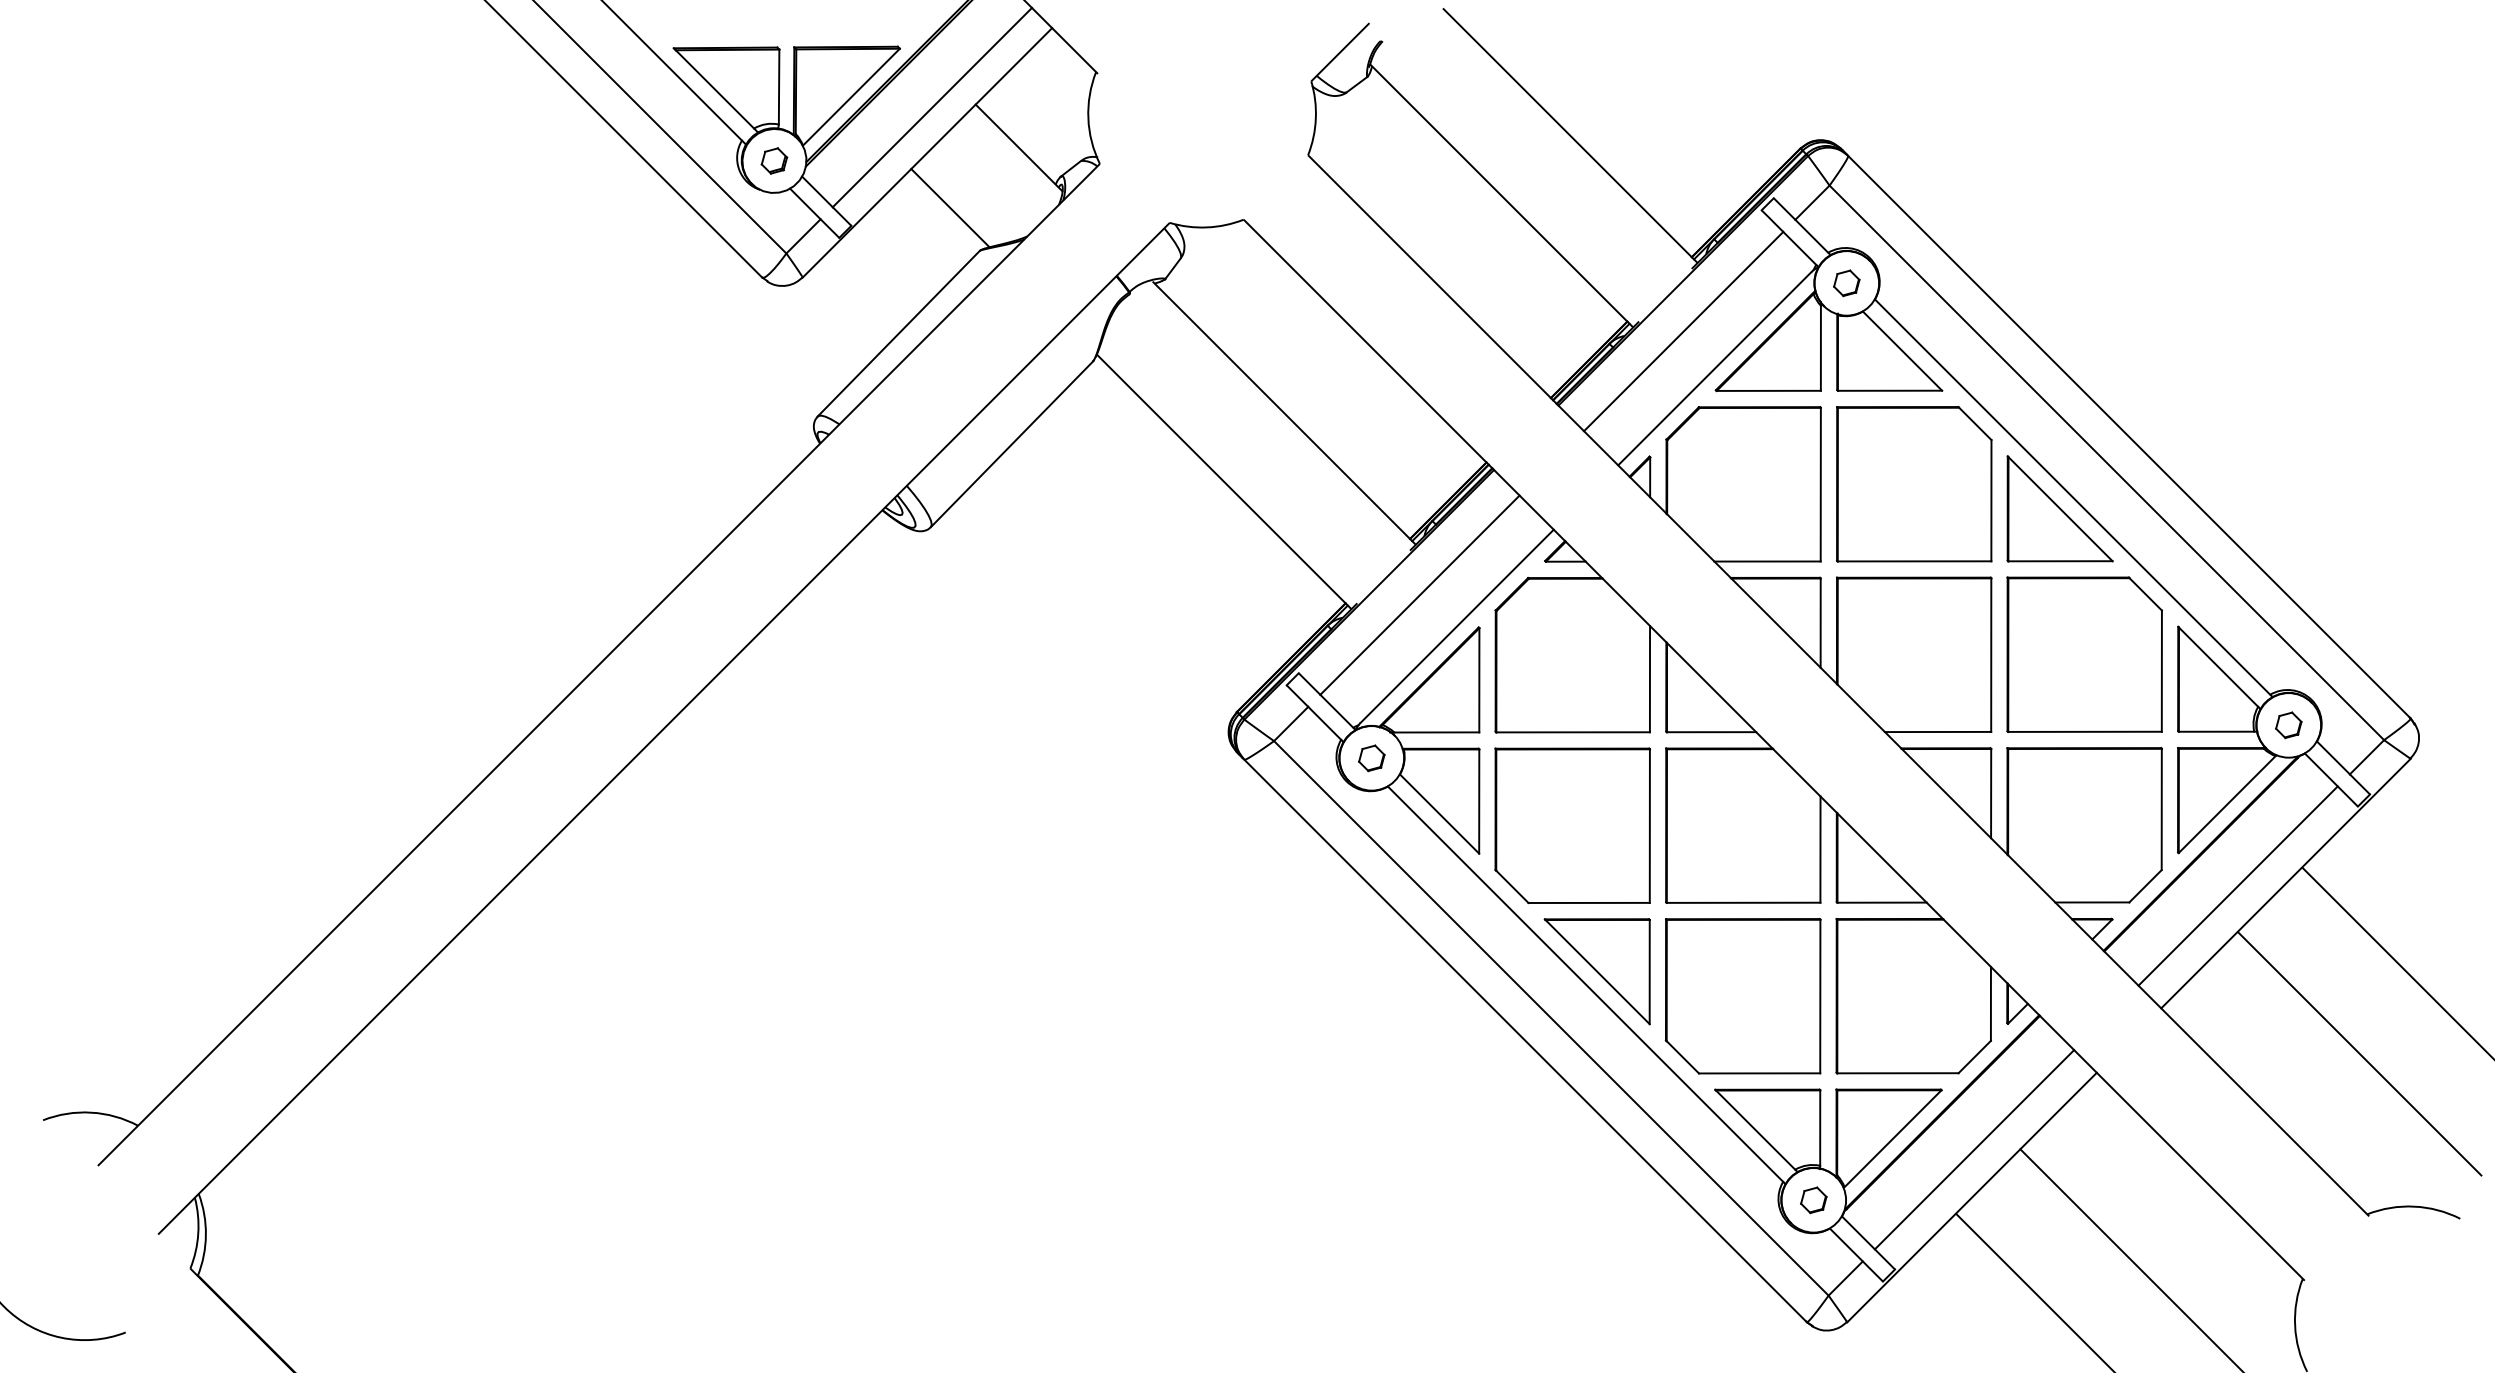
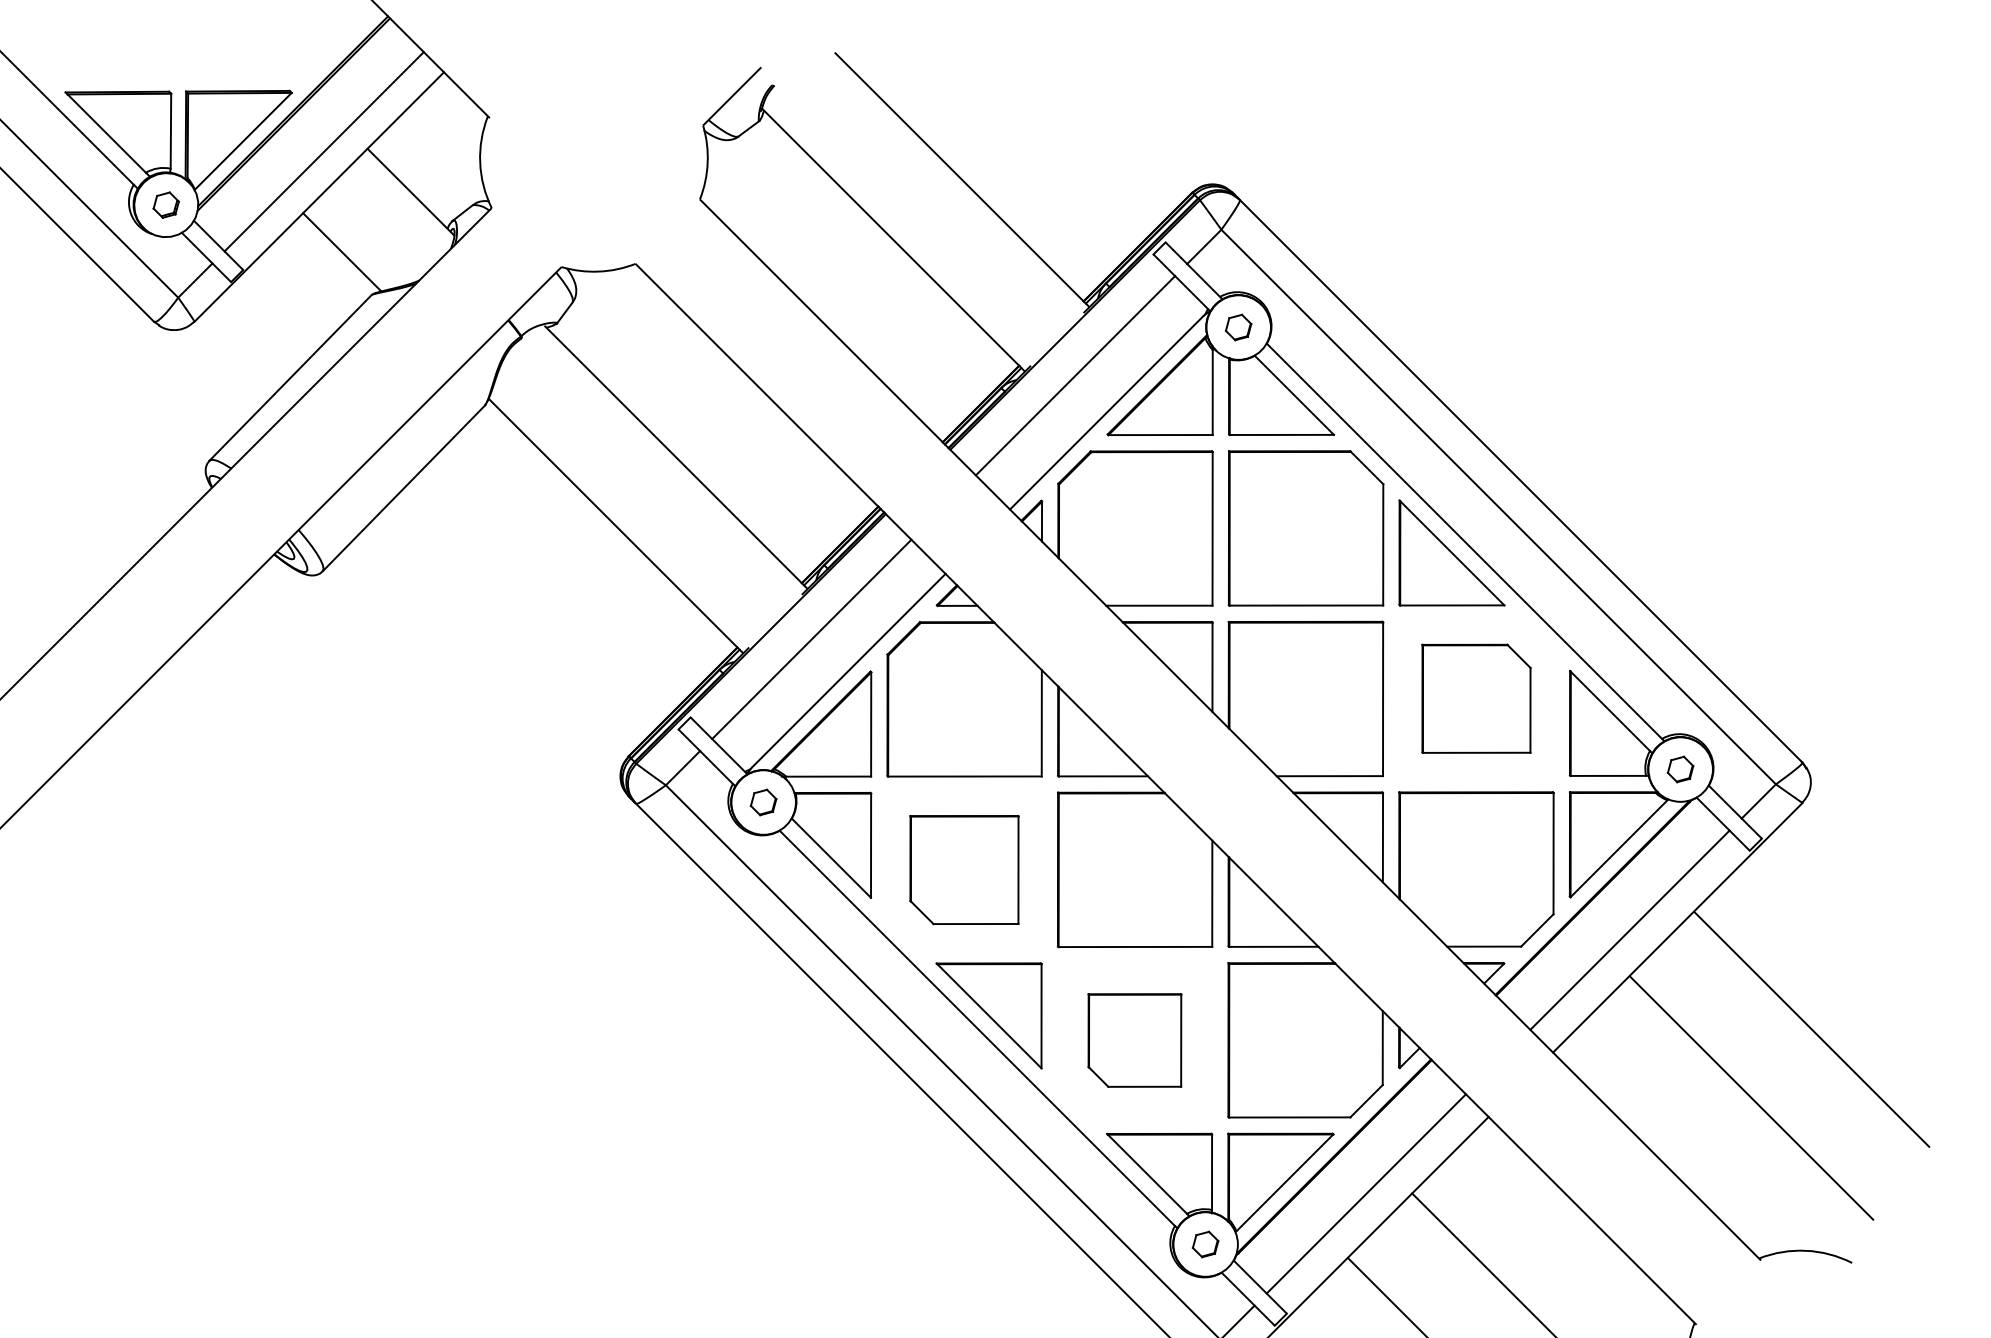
part: (2084, 654) -> (1476, 698), size x0.7
part: (1572, 825) -> (964, 869), size x0.7
part: (1742, 996) -> (1134, 1040), size x0.6

